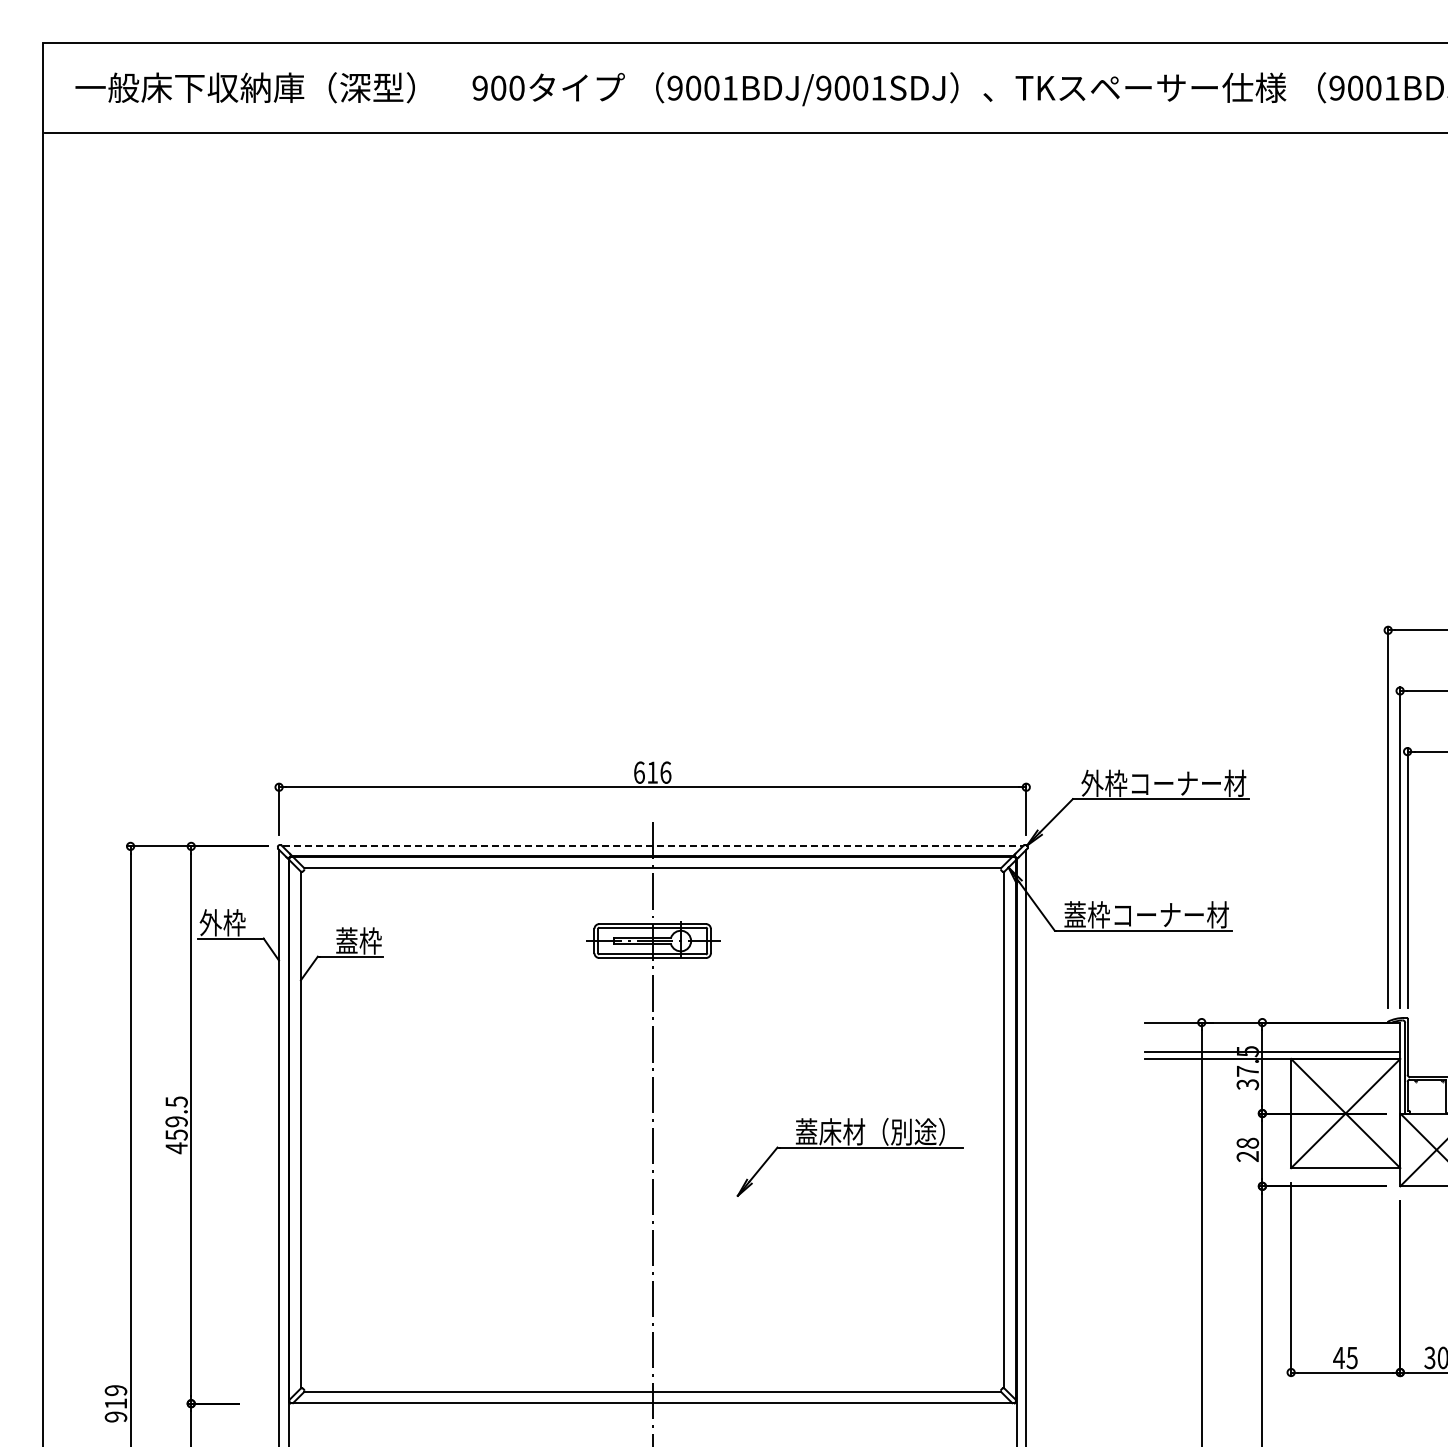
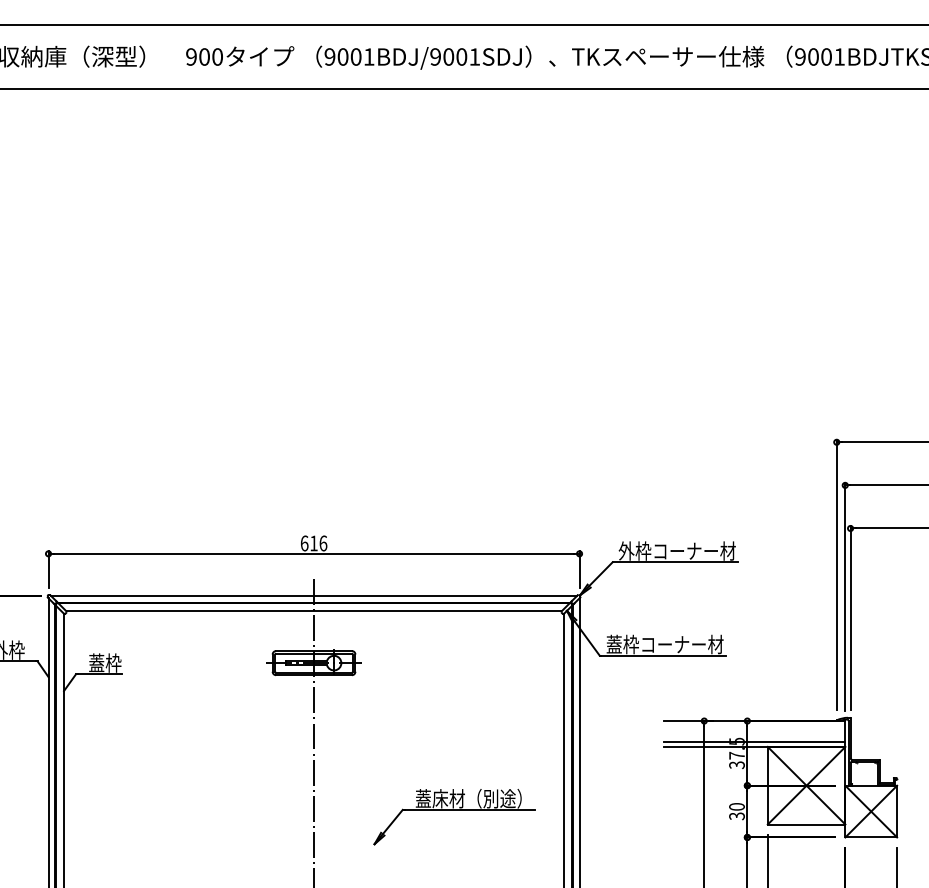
line: (653, 846) -> (314, 595), dashed -> solid
text: (1248, 1149) -> (737, 811), 28 -> 30

